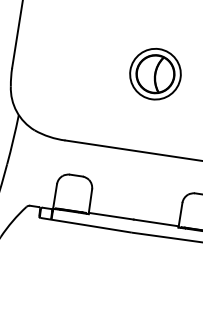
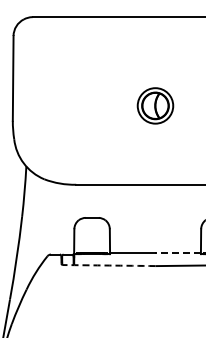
part: (155, 73) -> (155, 105), size x0.7
line: (156, 222) -> (178, 252), solid -> dashed
arc: (86, 225) -> (109, 265), solid -> dashed

